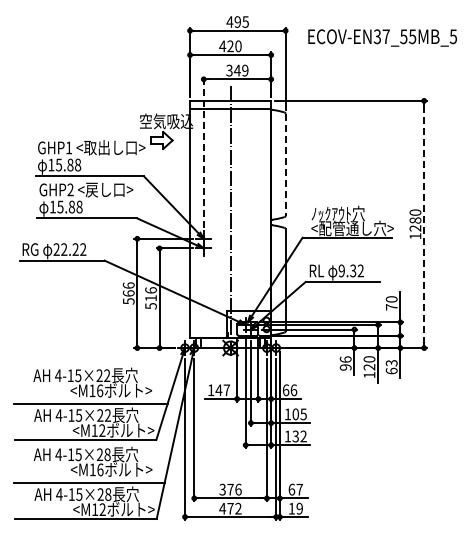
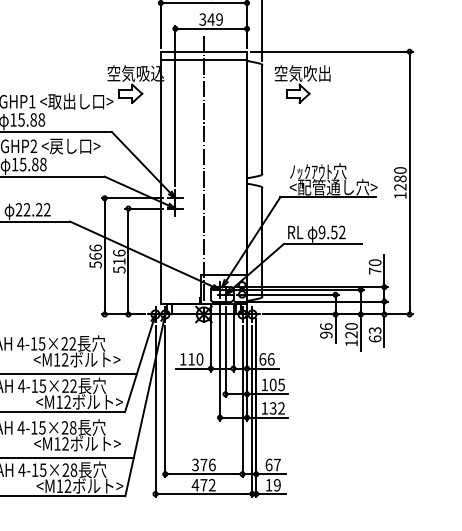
part: (323, 131) -> (302, 84), added
line: (203, 151) -> (175, 105), dashed -> solid
line: (285, 164) -> (262, 119), dashed -> solid
line: (424, 224) -> (410, 183), dashed -> solid
text: (353, 270) -> (334, 232), 9.32 -> 9.52
text: (100, 390) -> (65, 359), <M16 -> <M12
text: (222, 390) -> (195, 359), 147 -> 110
text: (100, 469) -> (65, 443), <M16 -> <M12

